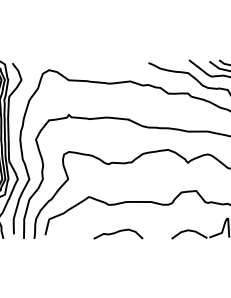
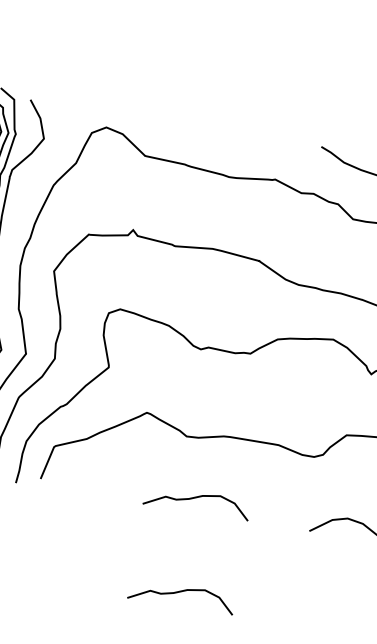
curve: (118, 276) -> (182, 592), added

